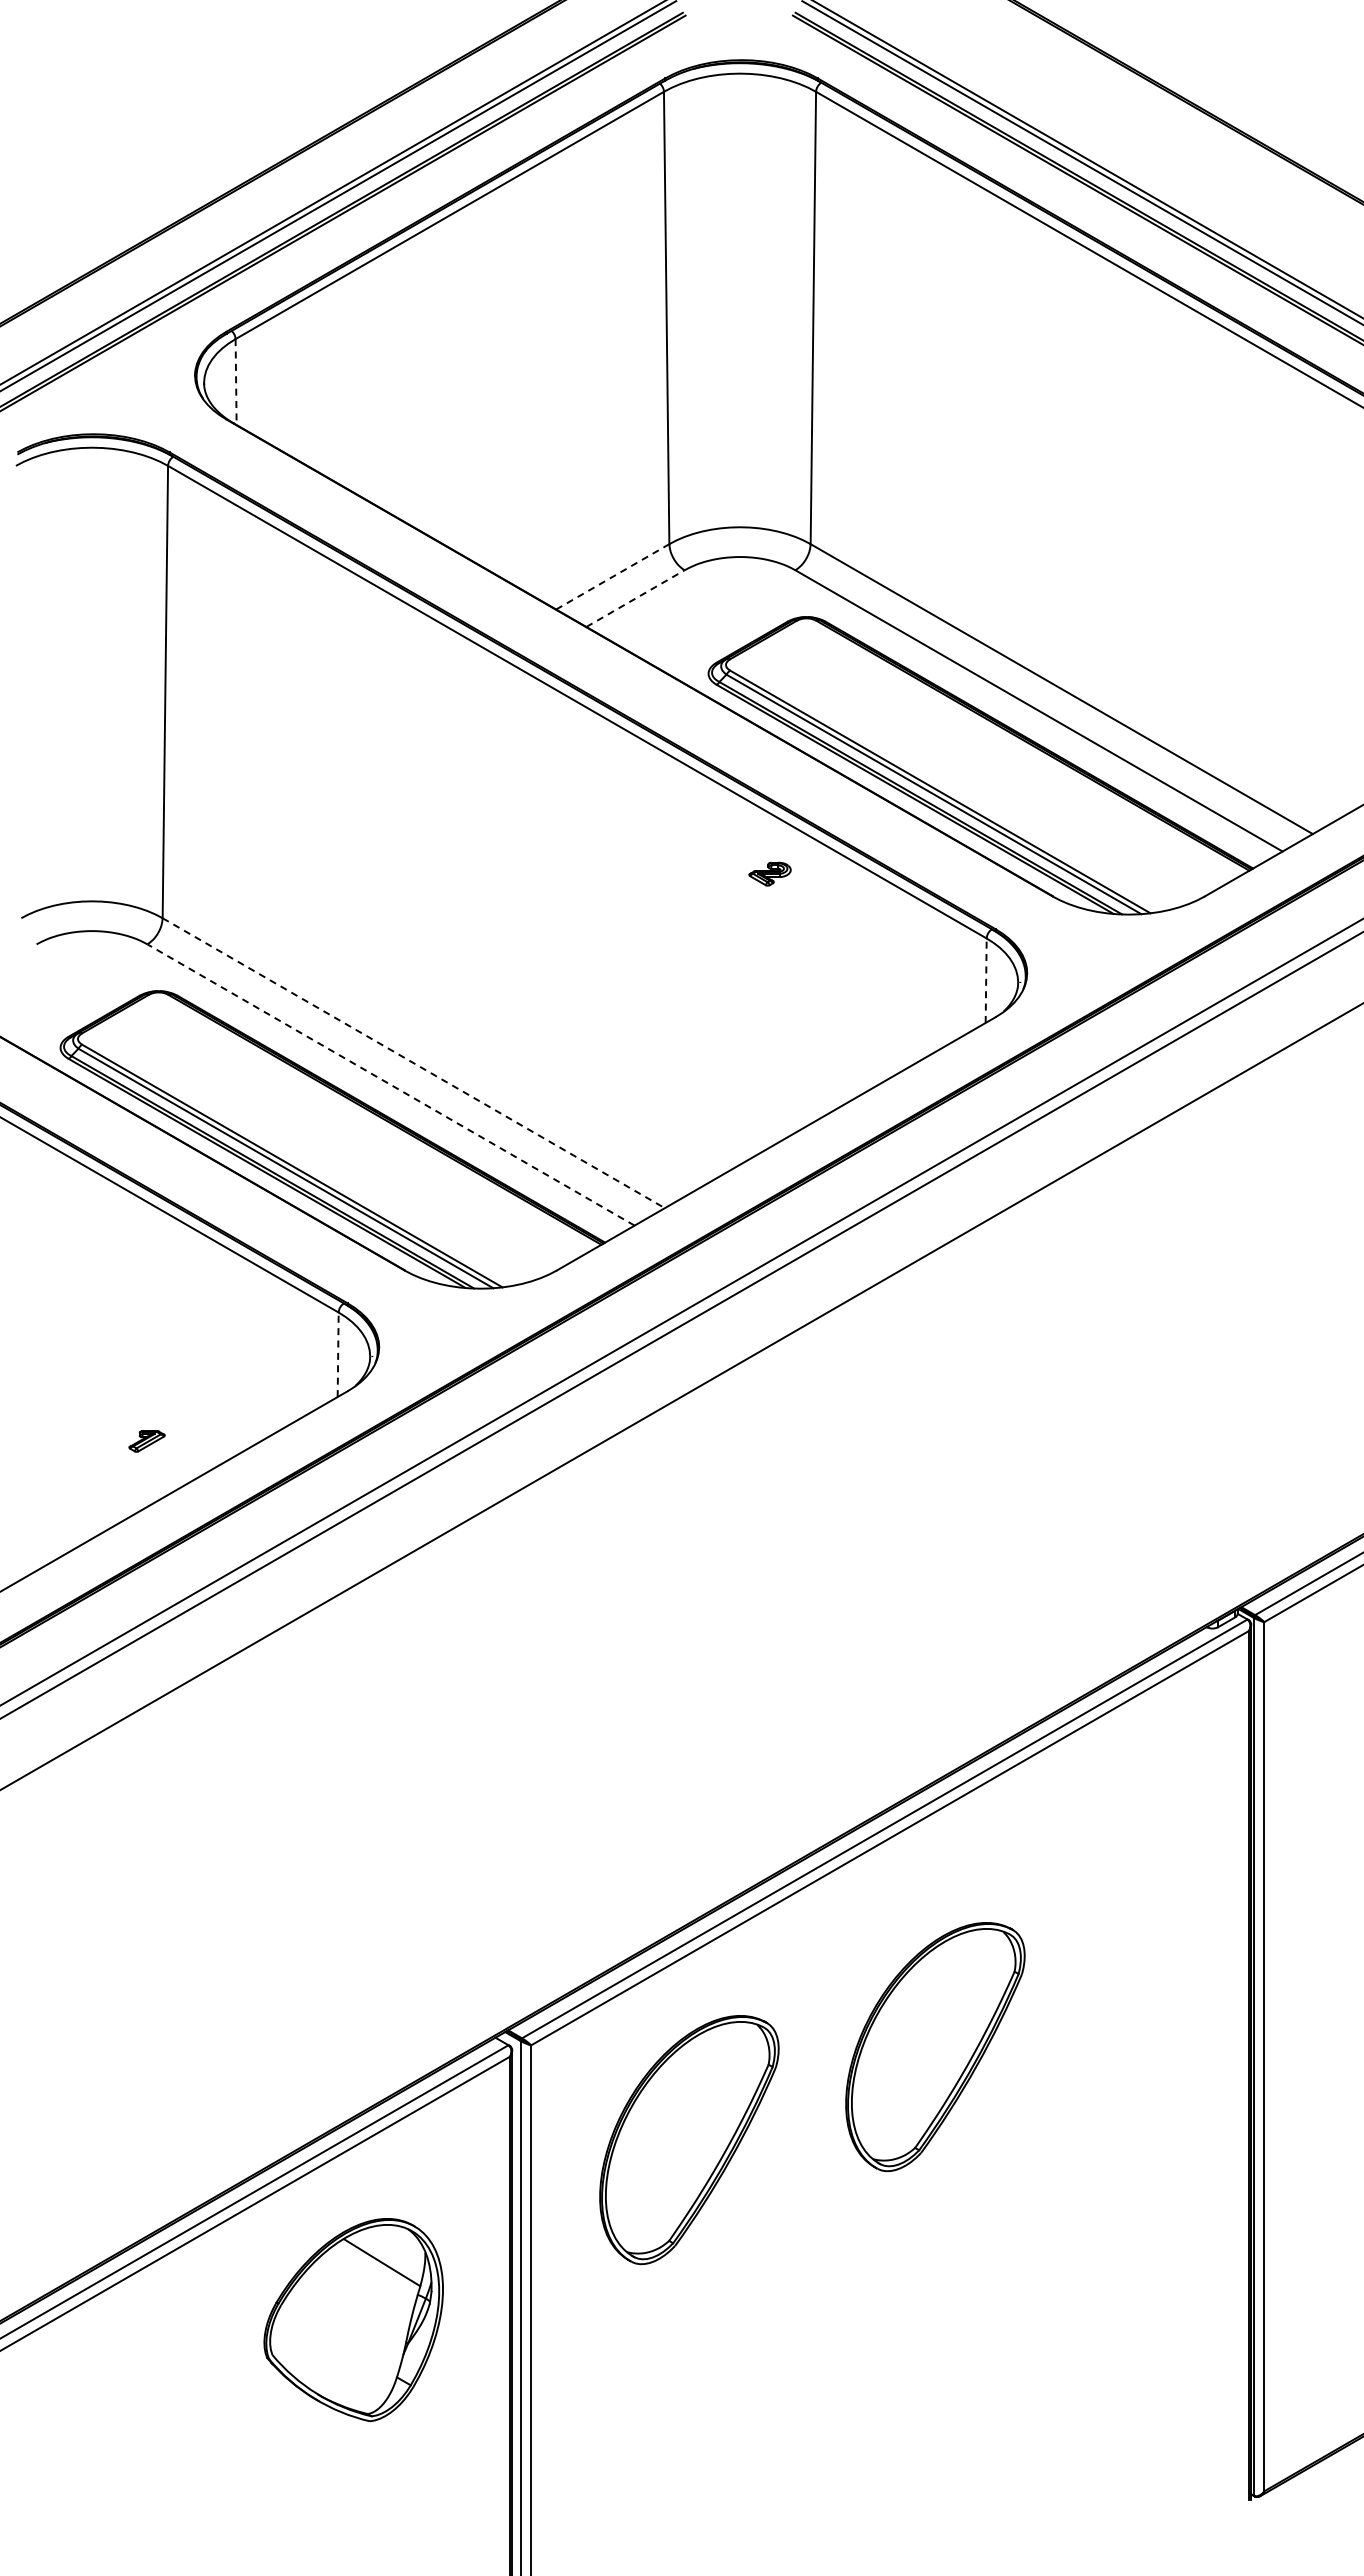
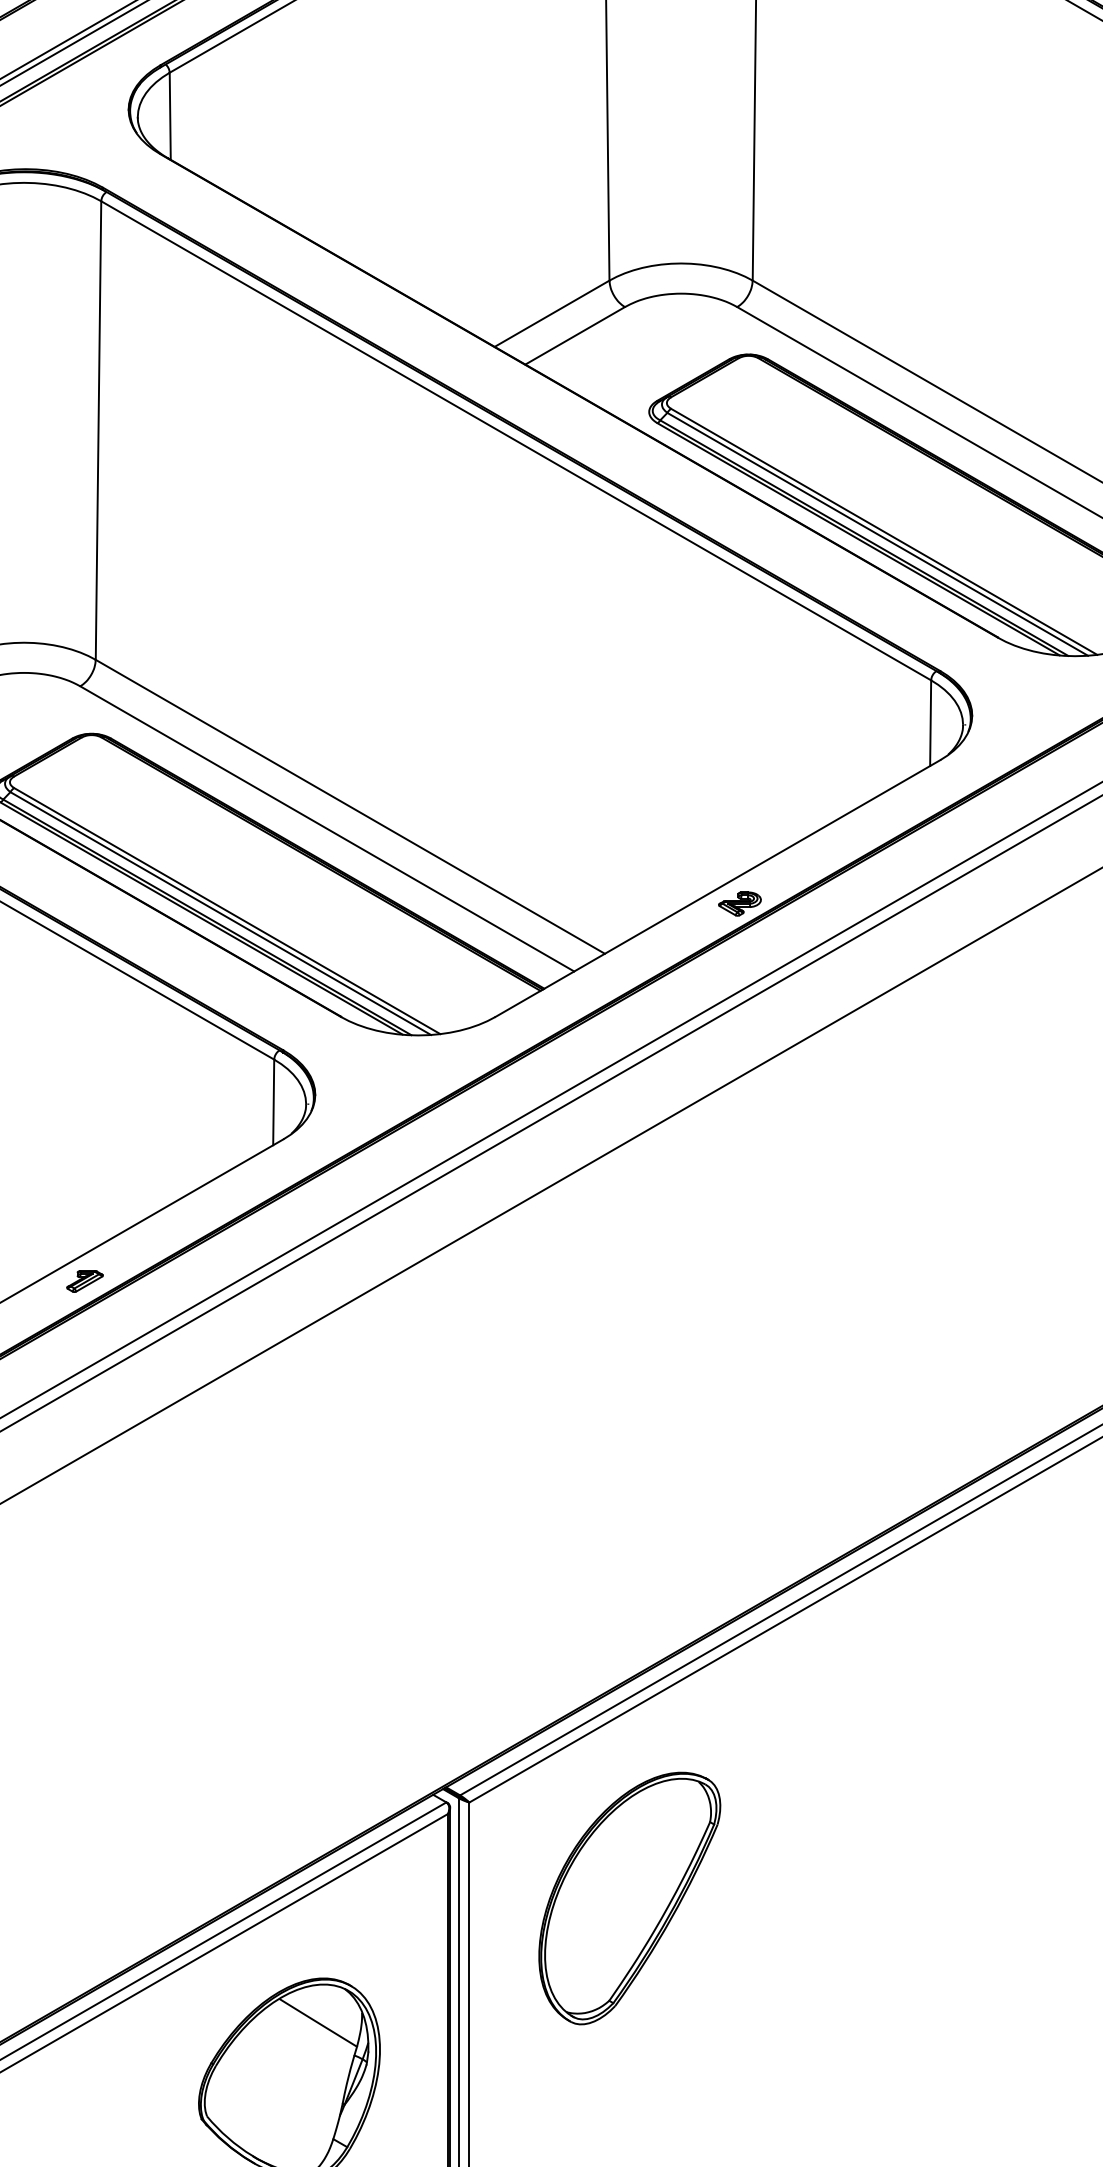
line: (236, 382) -> (170, 116), dashed -> solid
line: (613, 576) -> (552, 313), dashed -> solid
line: (635, 598) -> (575, 335), dashed -> solid
part: (769, 873) -> (739, 903), moved
line: (986, 980) -> (930, 722), dashed -> solid
line: (413, 1063) -> (350, 807), dashed -> solid
line: (390, 1084) -> (326, 828), dashed -> solid
line: (338, 1354) -> (274, 1102), dashed -> solid
part: (146, 1441) -> (84, 1281), moved
part: (935, 2047) -> (879, 1804), removed

